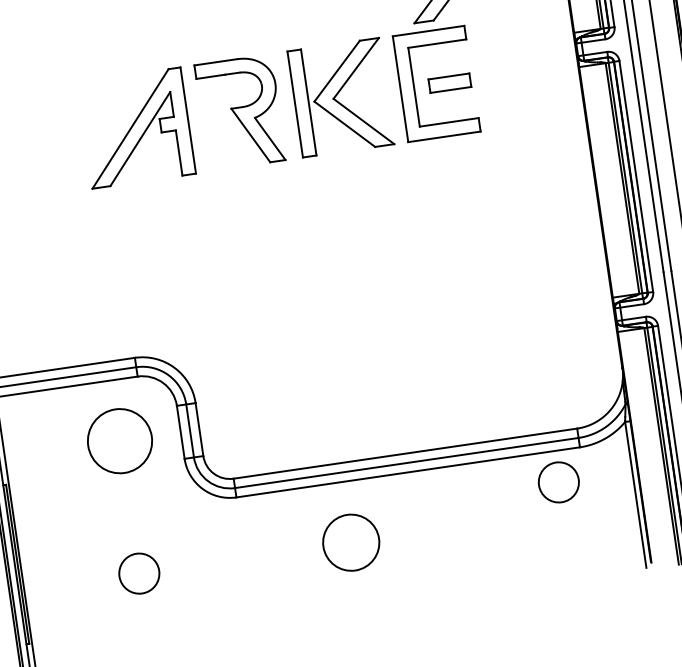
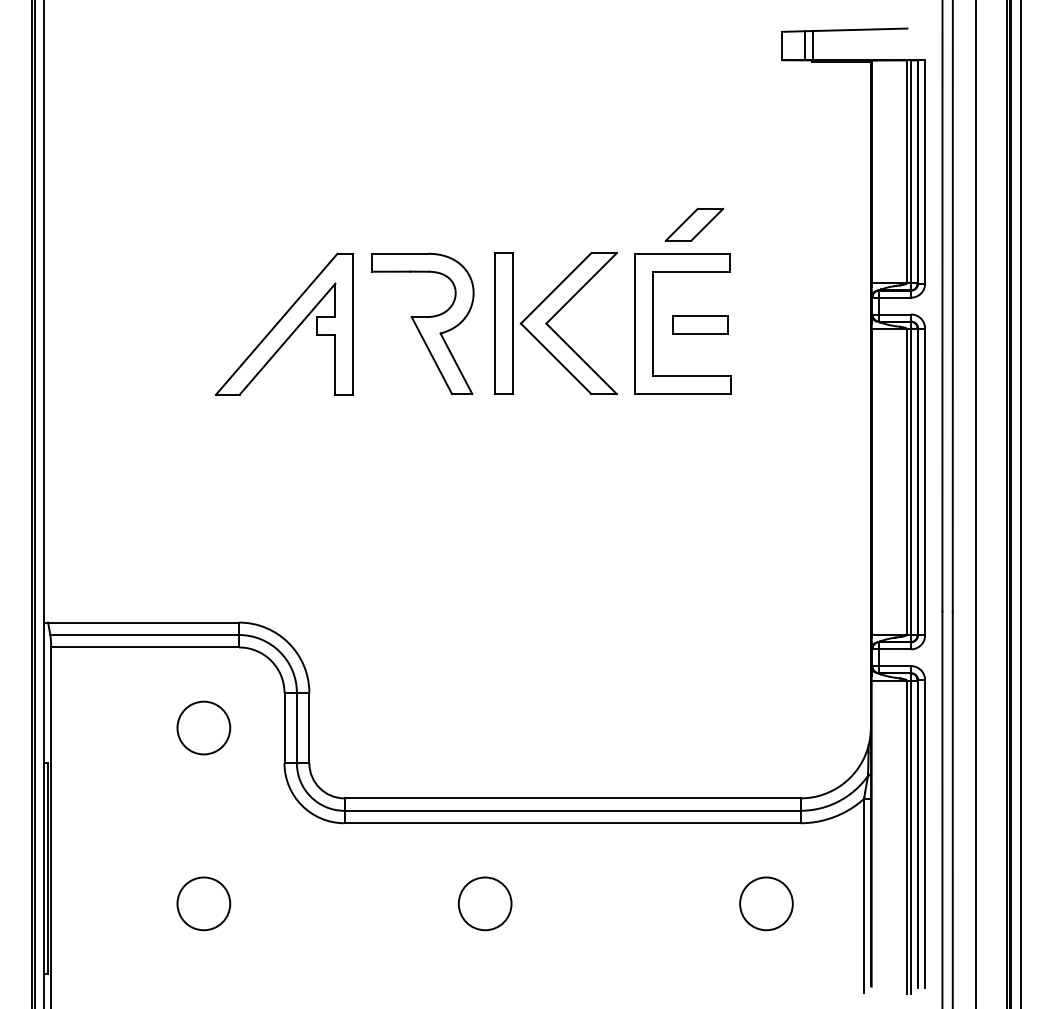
circle: (119, 440) -> (203, 727), size x0.62
circle: (558, 482) -> (766, 903), moved
circle: (350, 542) -> (484, 903), size x0.71

